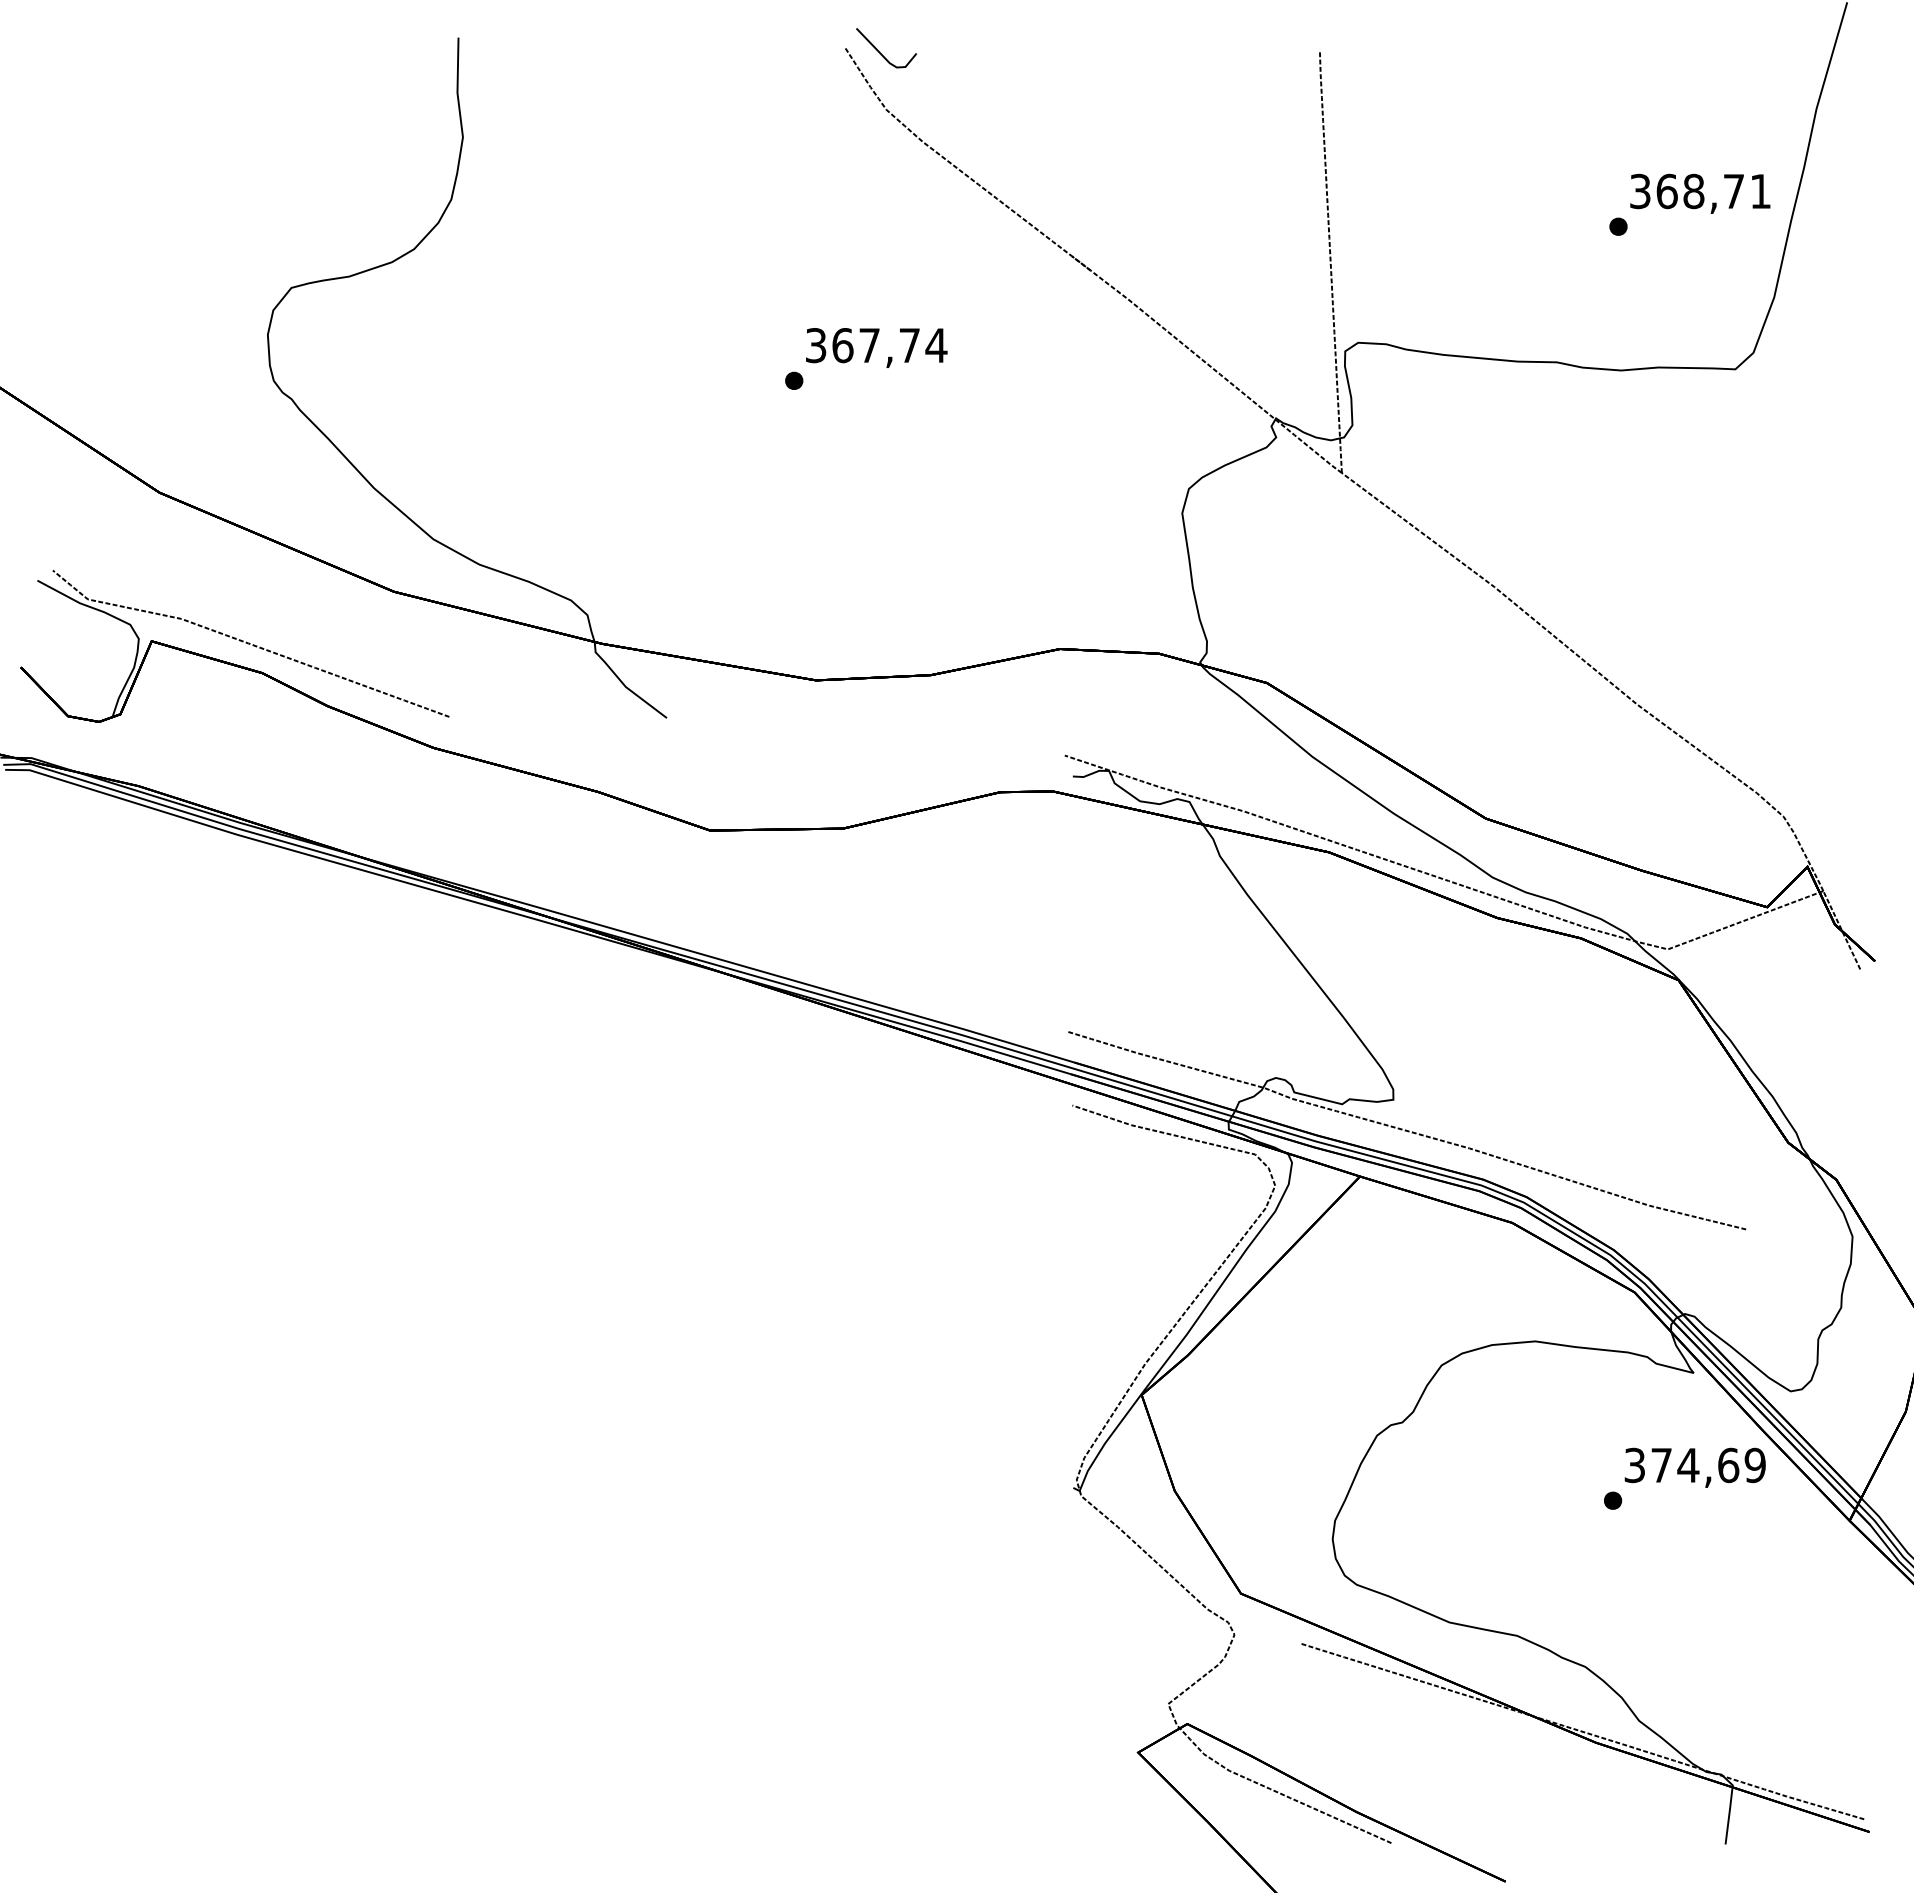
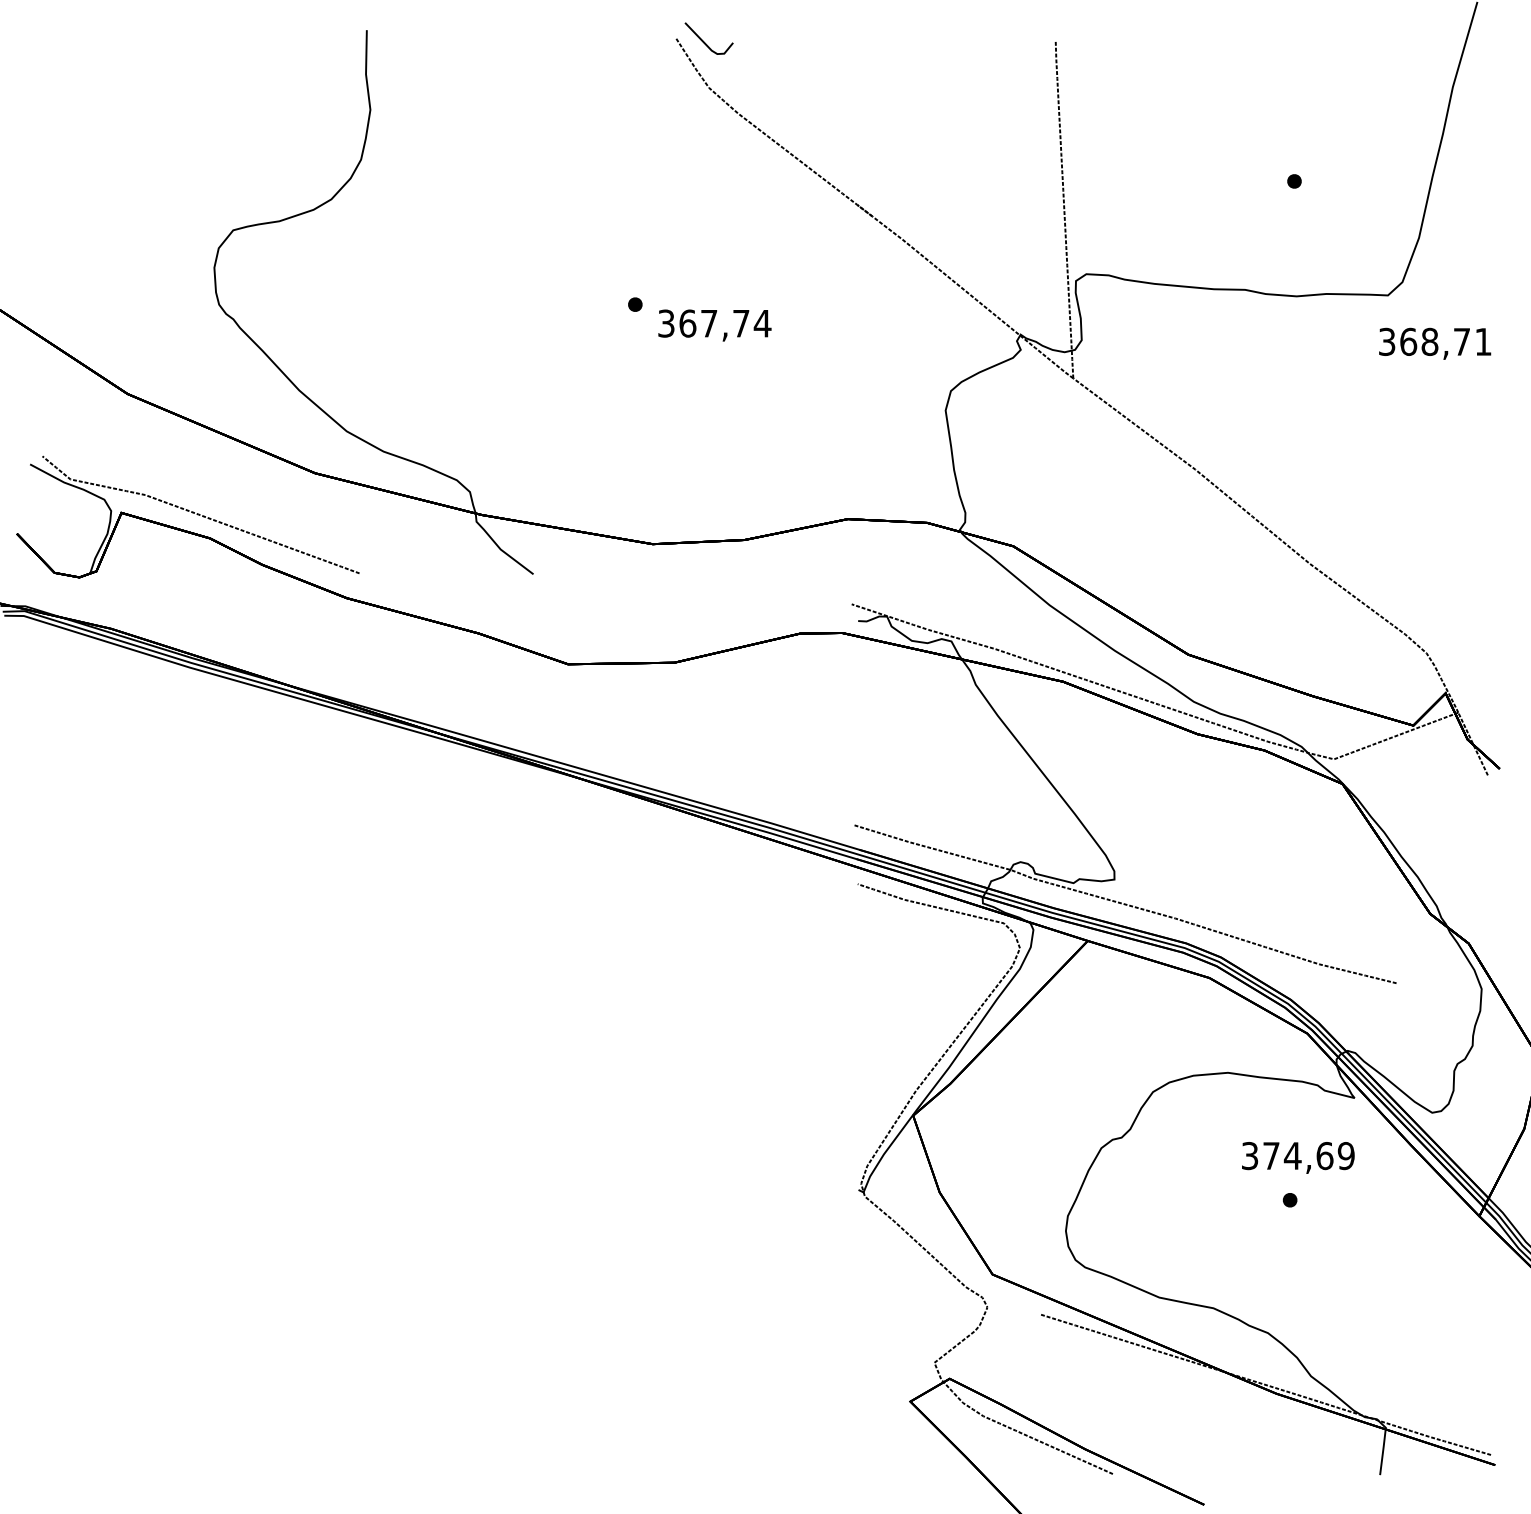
text: (1700, 193) -> (1435, 343), moved
text: (876, 347) -> (714, 325), moved
text: (1694, 1467) -> (1297, 1157), moved

